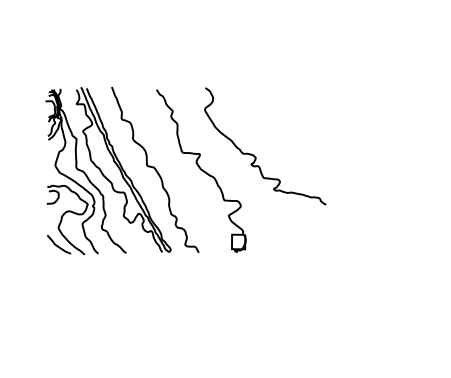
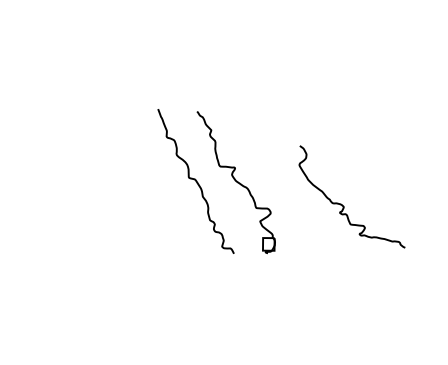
curve: (254, 155) -> (342, 204), moved
part: (108, 171) -> (155, 182), removed

